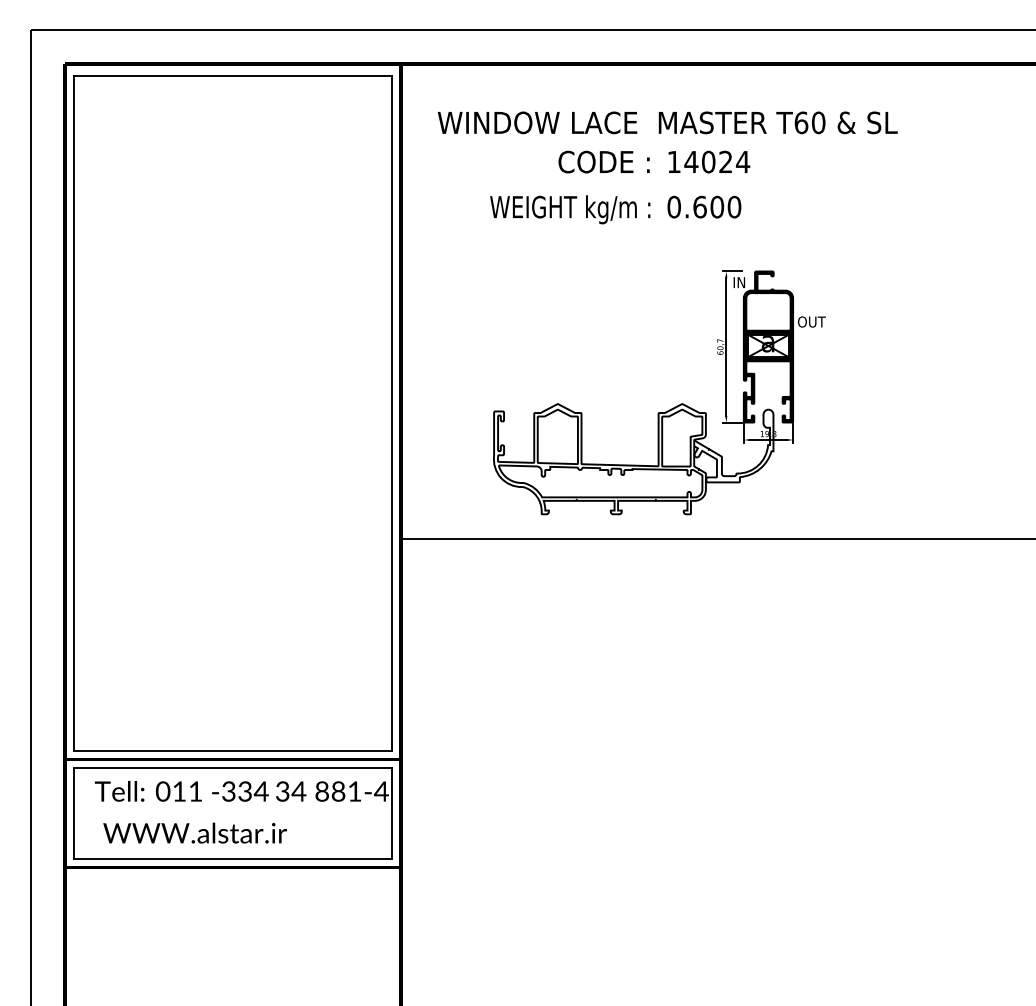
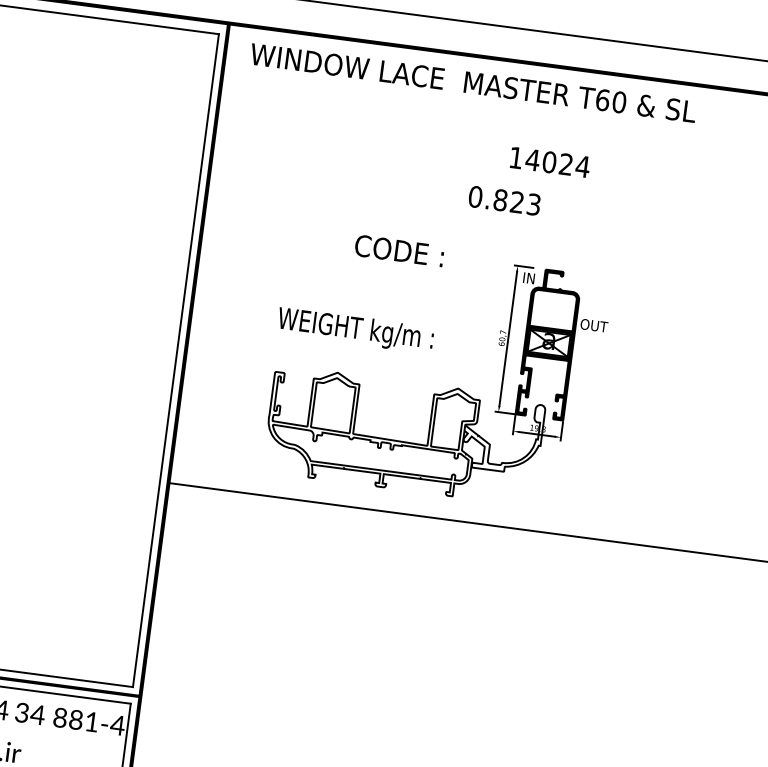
text: (667, 122) -> (473, 82), moved
text: (603, 161) -> (398, 250), moved
text: (709, 161) -> (550, 161), moved
text: (717, 206) -> (517, 201), 0.600 -> 0.823
text: (570, 209) -> (355, 330), moved

